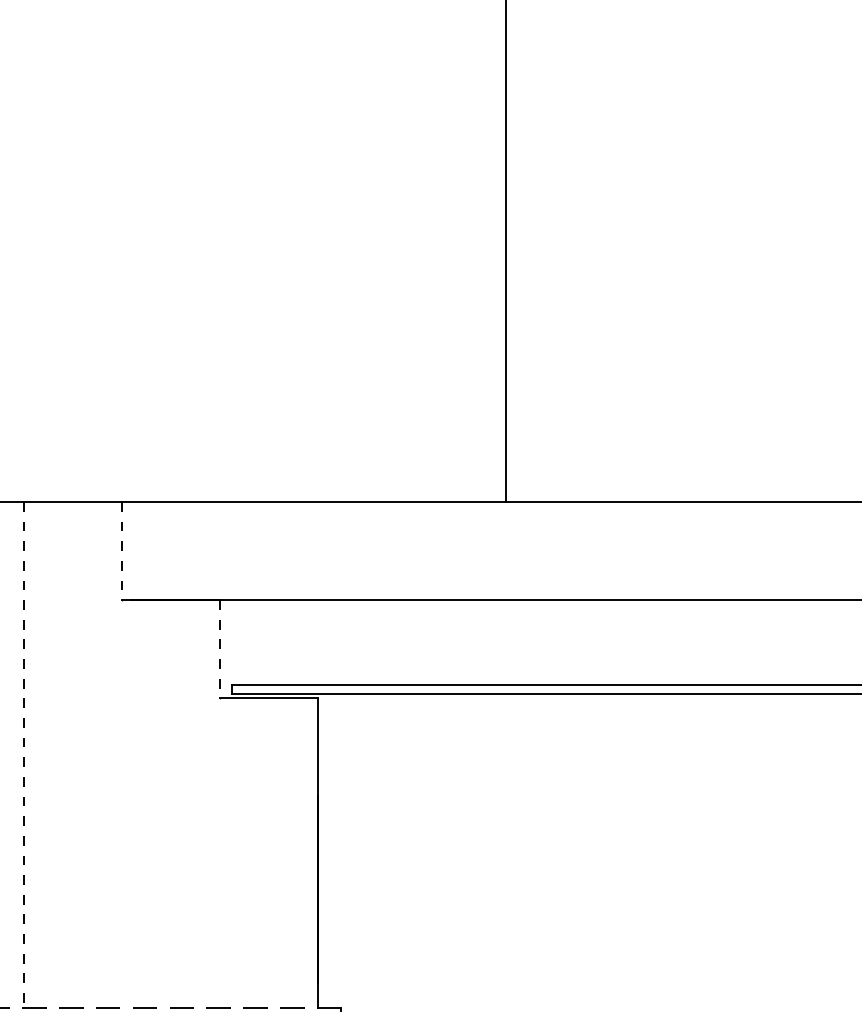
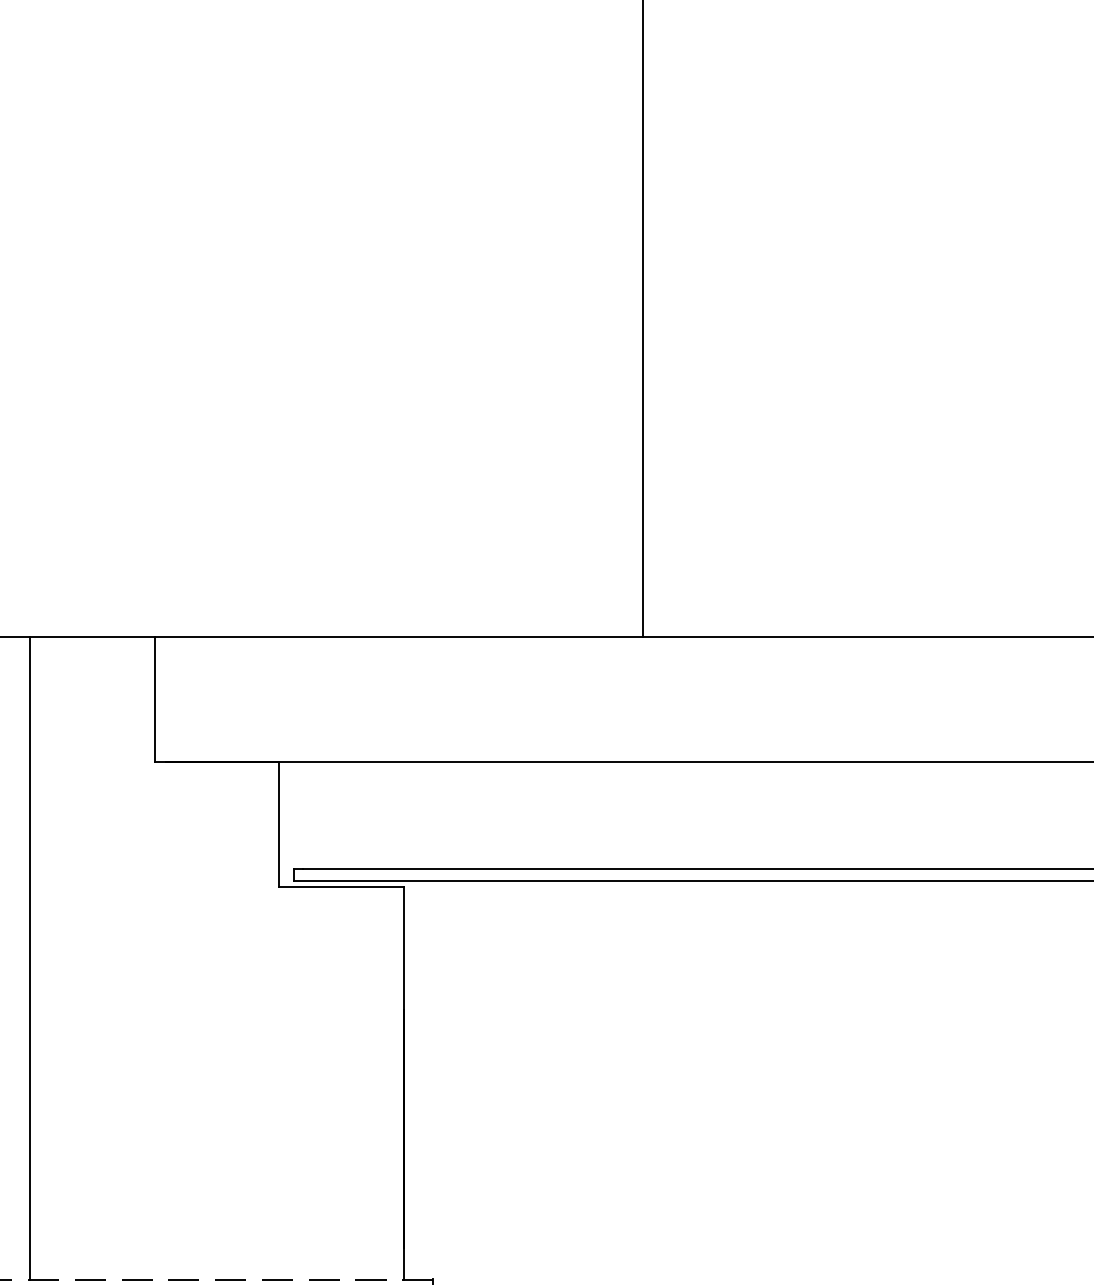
line: (121, 551) -> (154, 700), dashed -> solid
line: (220, 649) -> (279, 824), dashed -> solid
line: (23, 754) -> (29, 957), dashed -> solid

